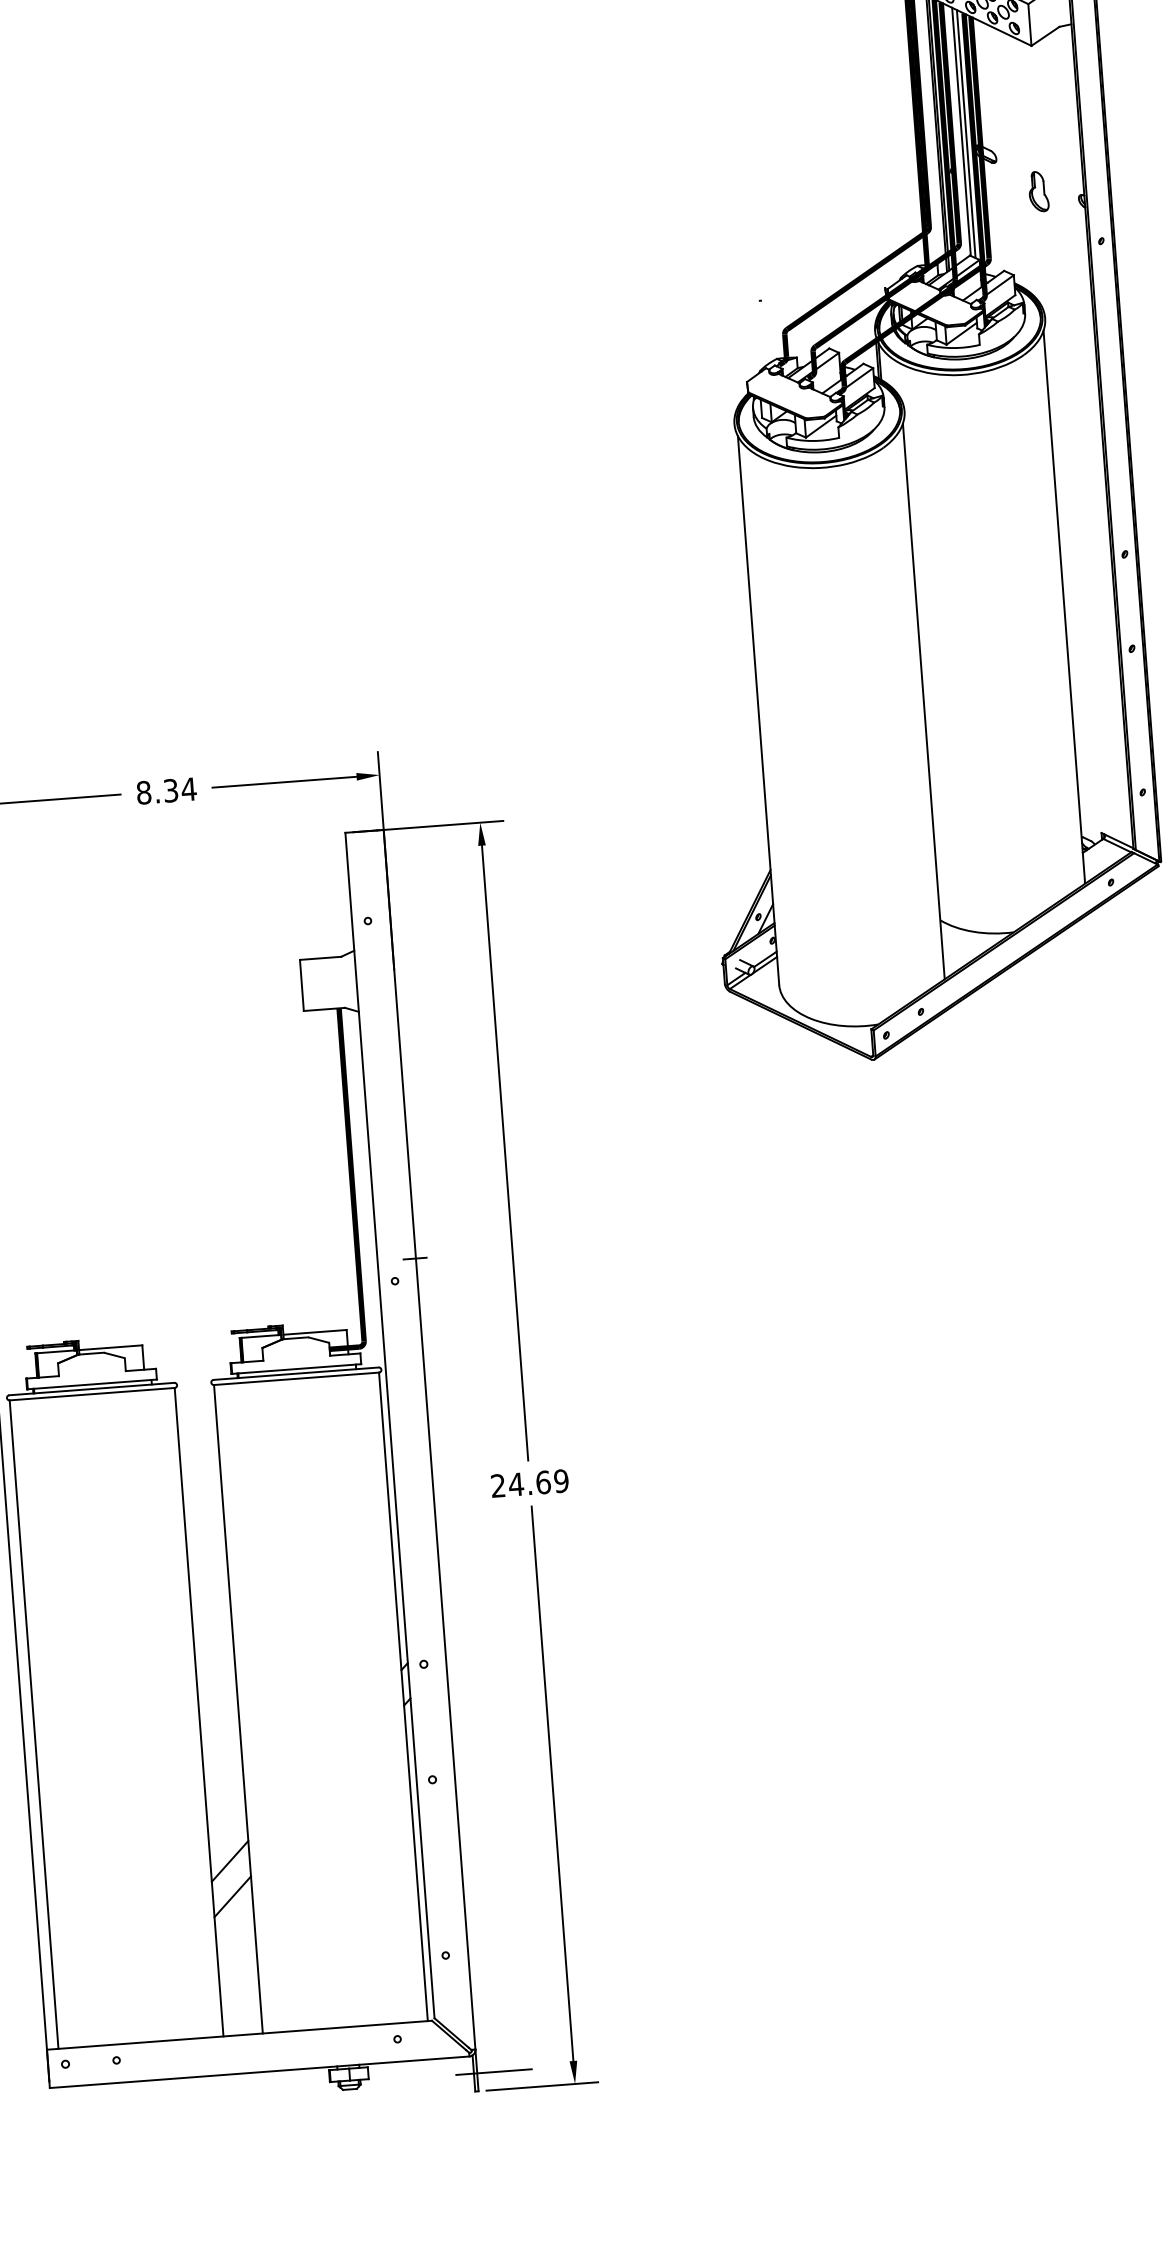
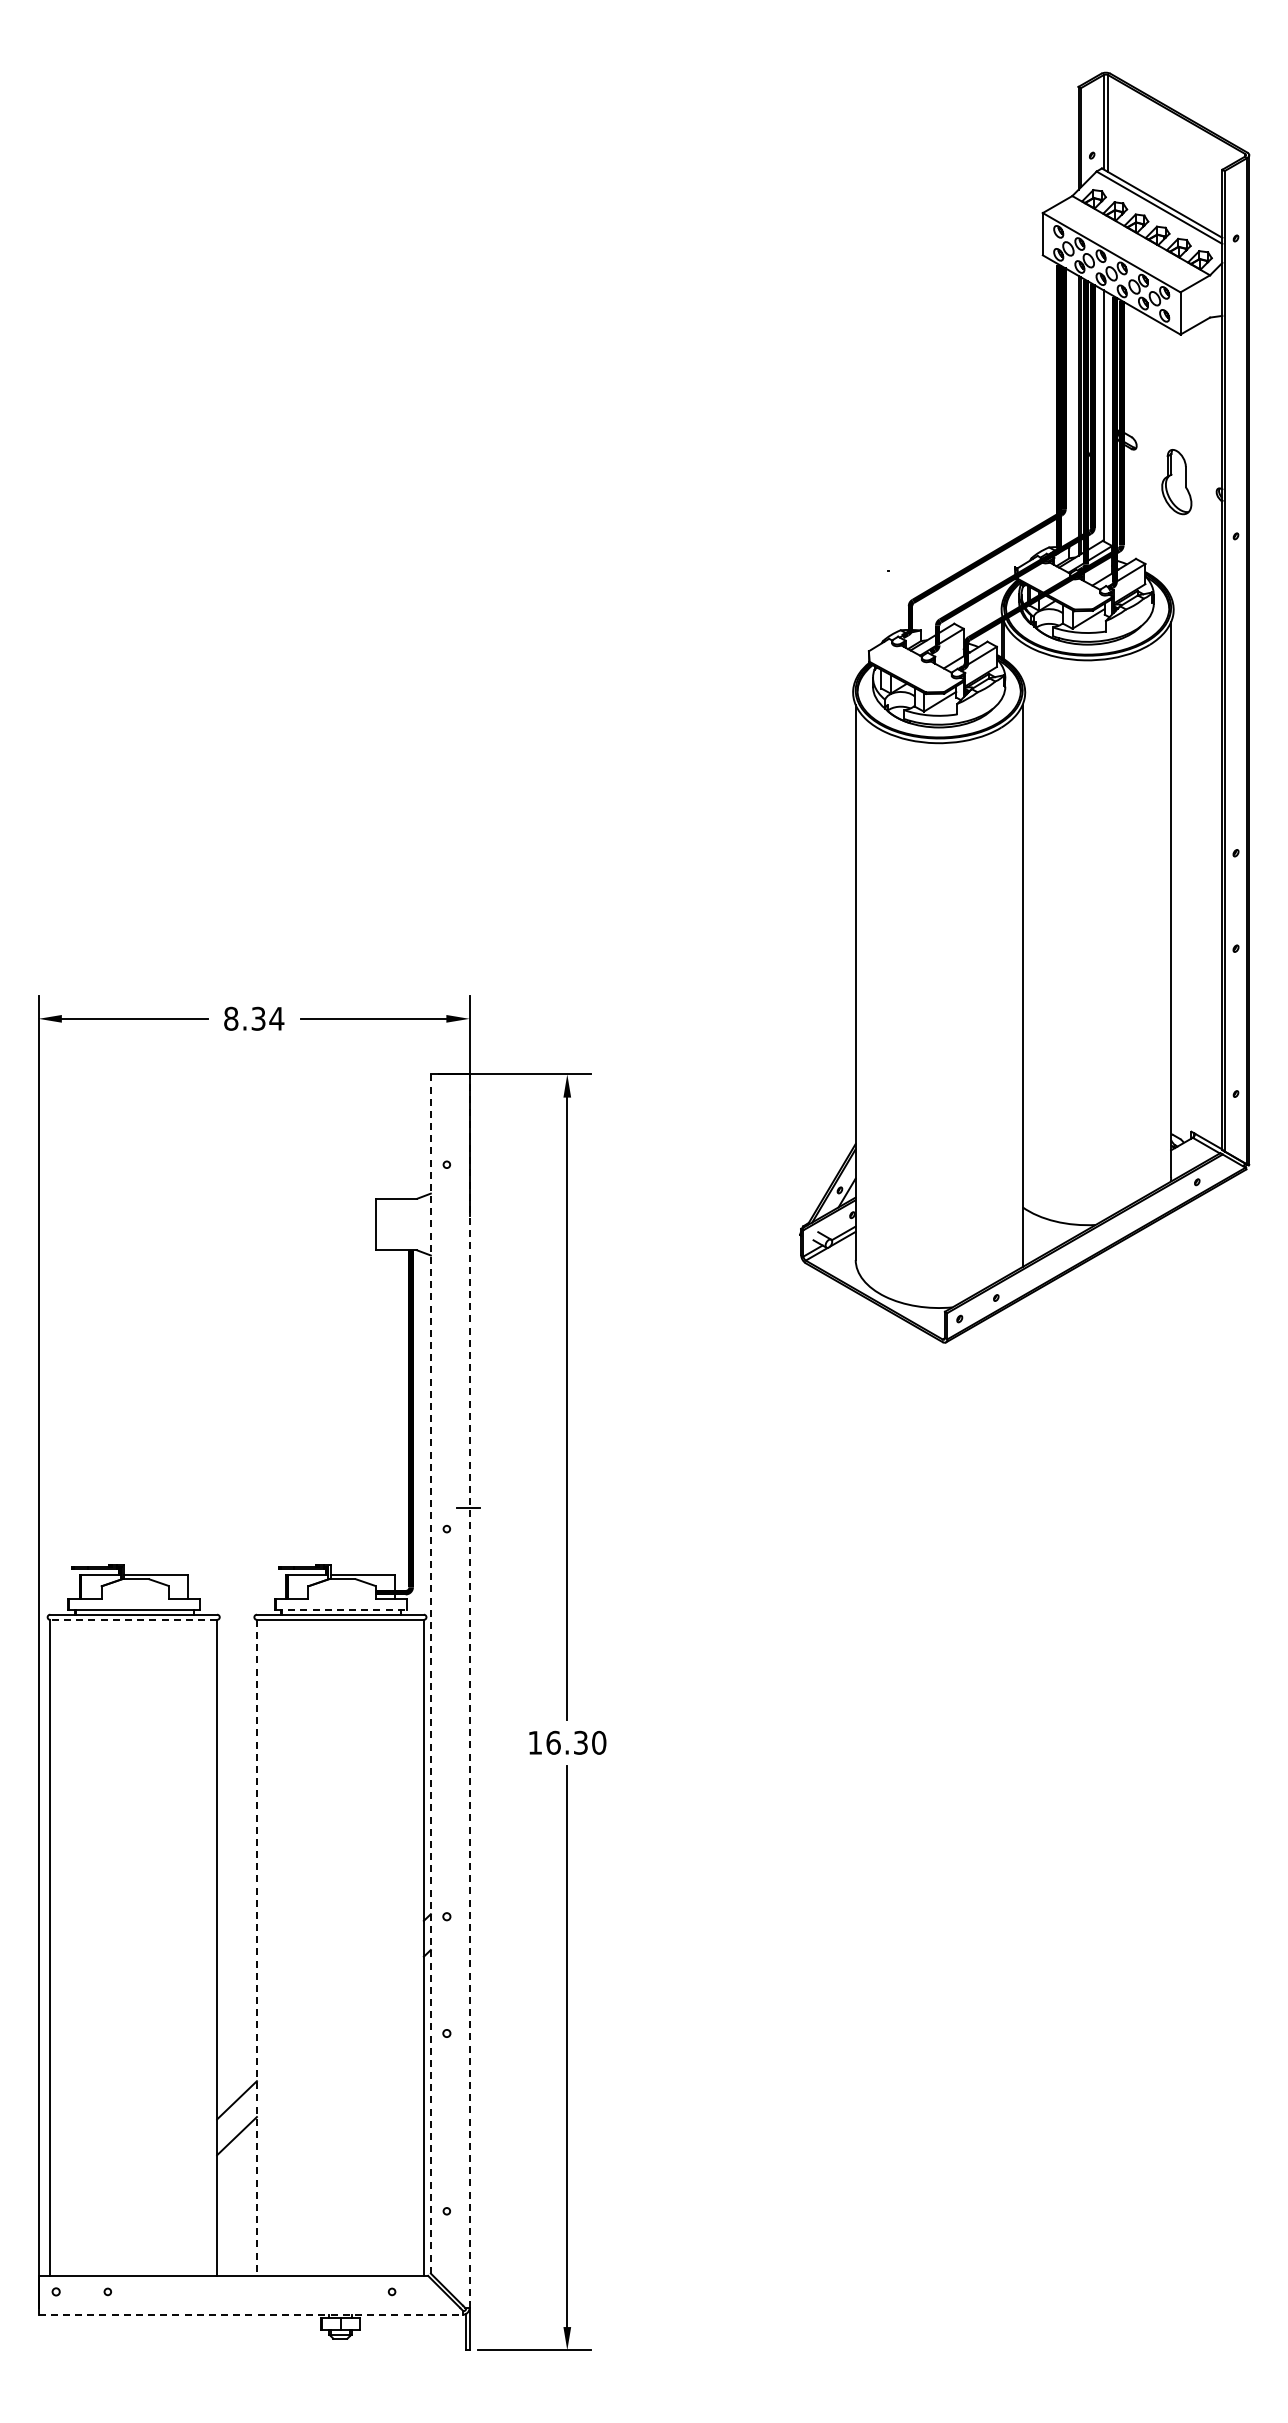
line: (966, 134) -> (1108, 418), removed
part: (1038, 191) -> (1176, 481), size x1.6
line: (296, 1369) -> (341, 1610), solid -> dashed
line: (91, 1393) -> (133, 1619), solid -> dashed
line: (389, 1425) -> (430, 1673), solid -> dashed
line: (429, 1440) -> (469, 1691), solid -> dashed
text: (530, 1483) -> (567, 1742), 24.69 -> 16.30
line: (238, 1709) -> (256, 1948), solid -> dashed
line: (260, 2072) -> (251, 2314), solid -> dashed
line: (493, 2072) -> (486, 2332), removed

